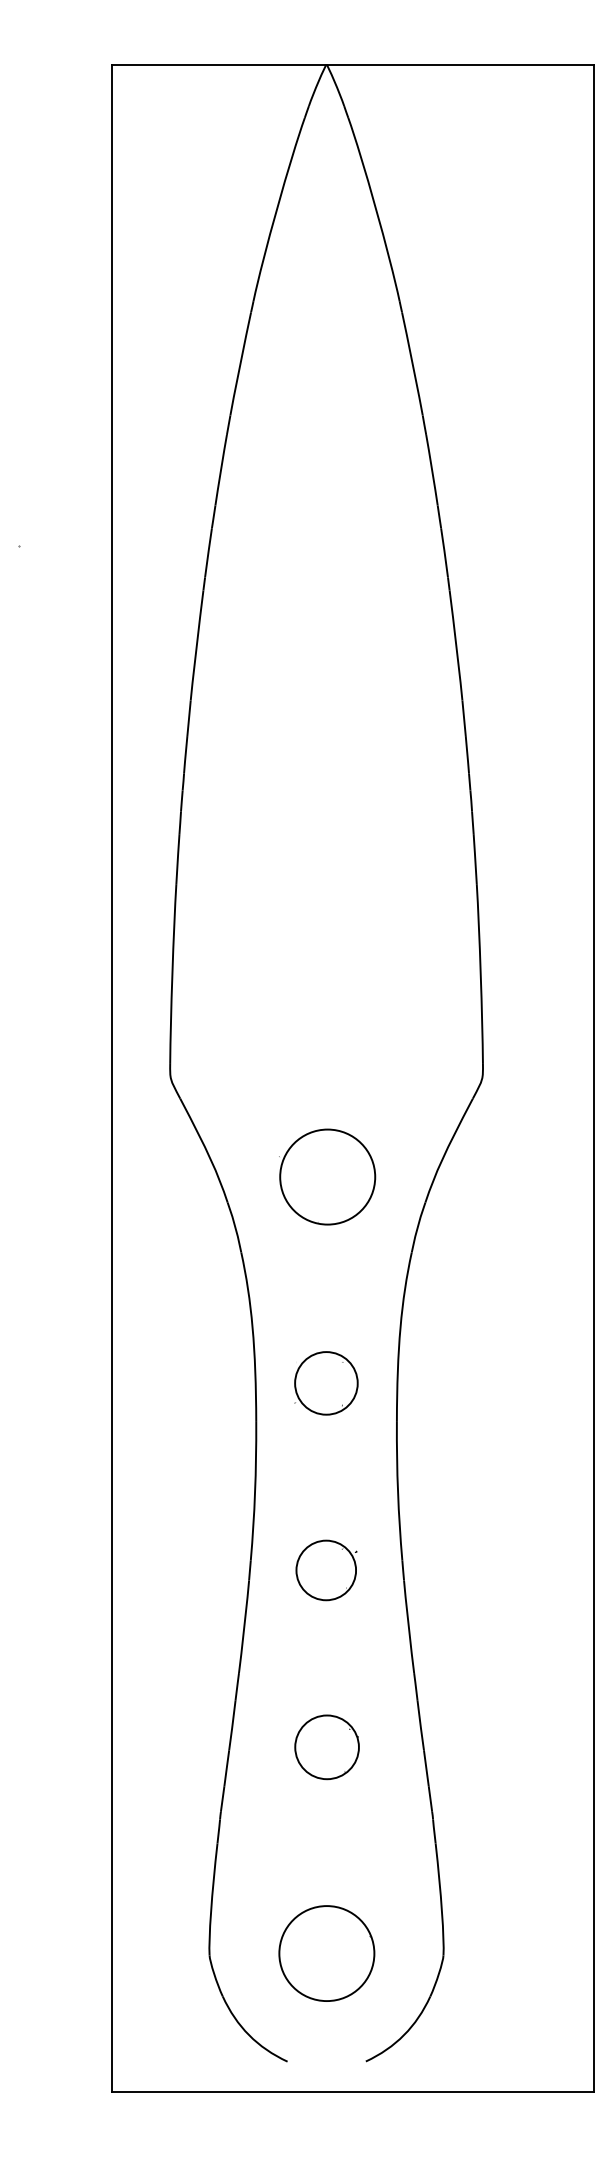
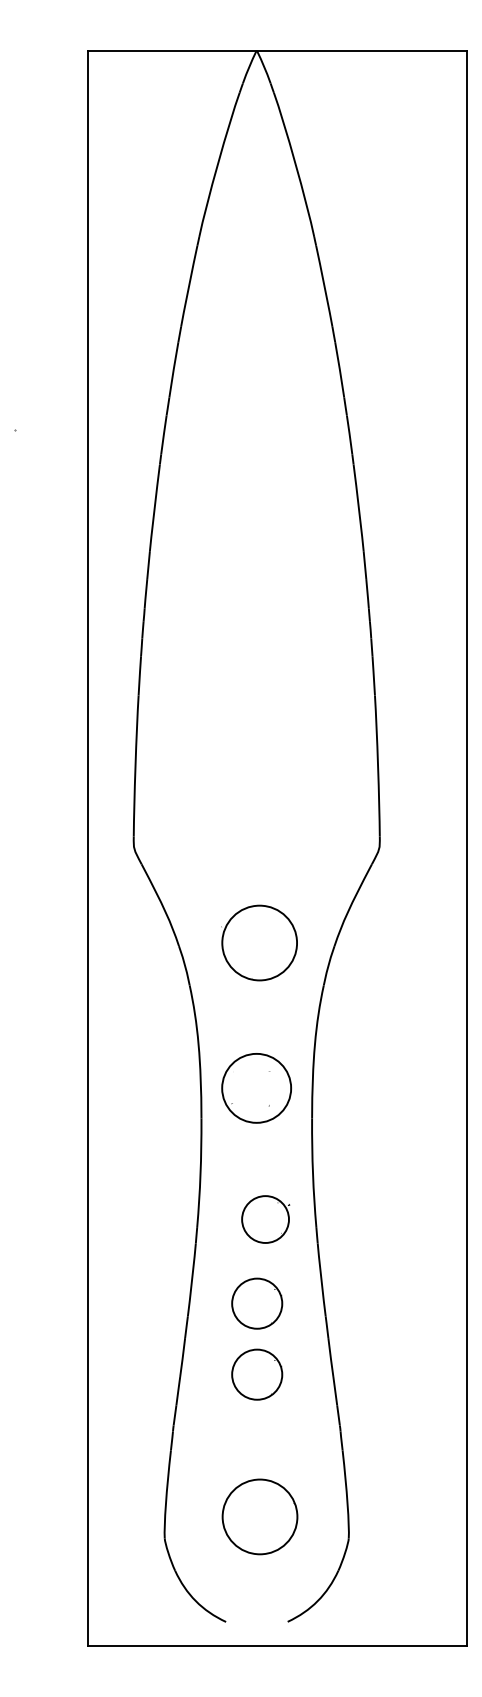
part: (327, 1176) -> (259, 942), moved
circle: (326, 1383) -> (256, 1088), size x1.4
part: (326, 1570) -> (265, 1219), moved
part: (327, 1656) -> (257, 1303), added
part: (326, 1953) -> (259, 1516), moved

